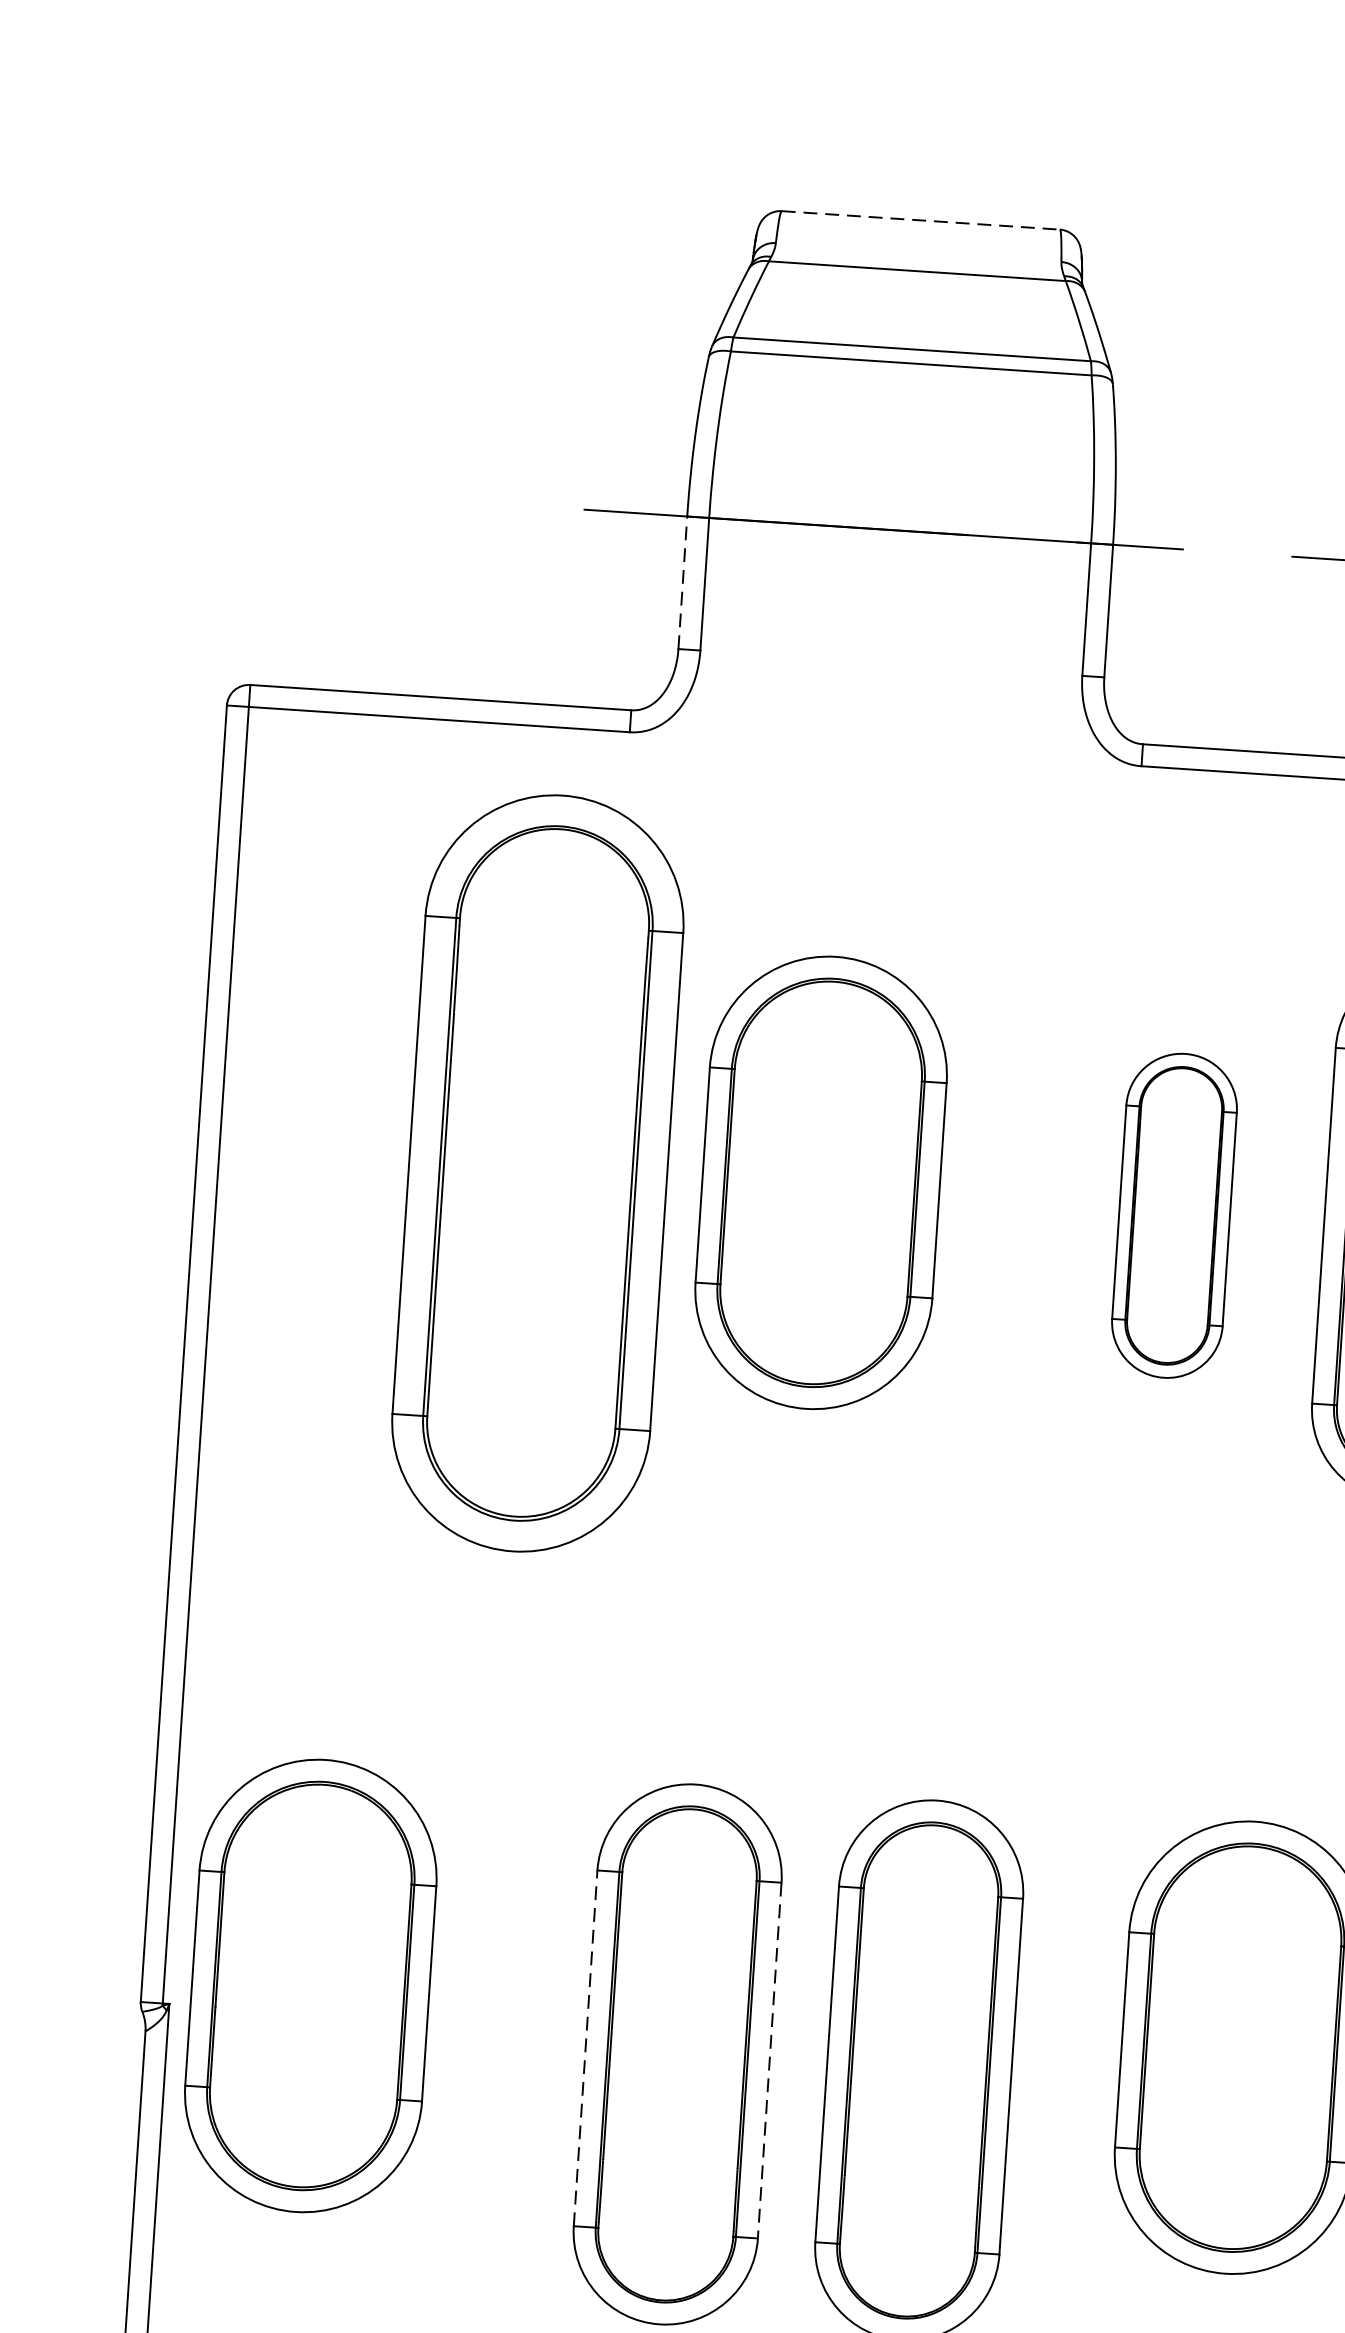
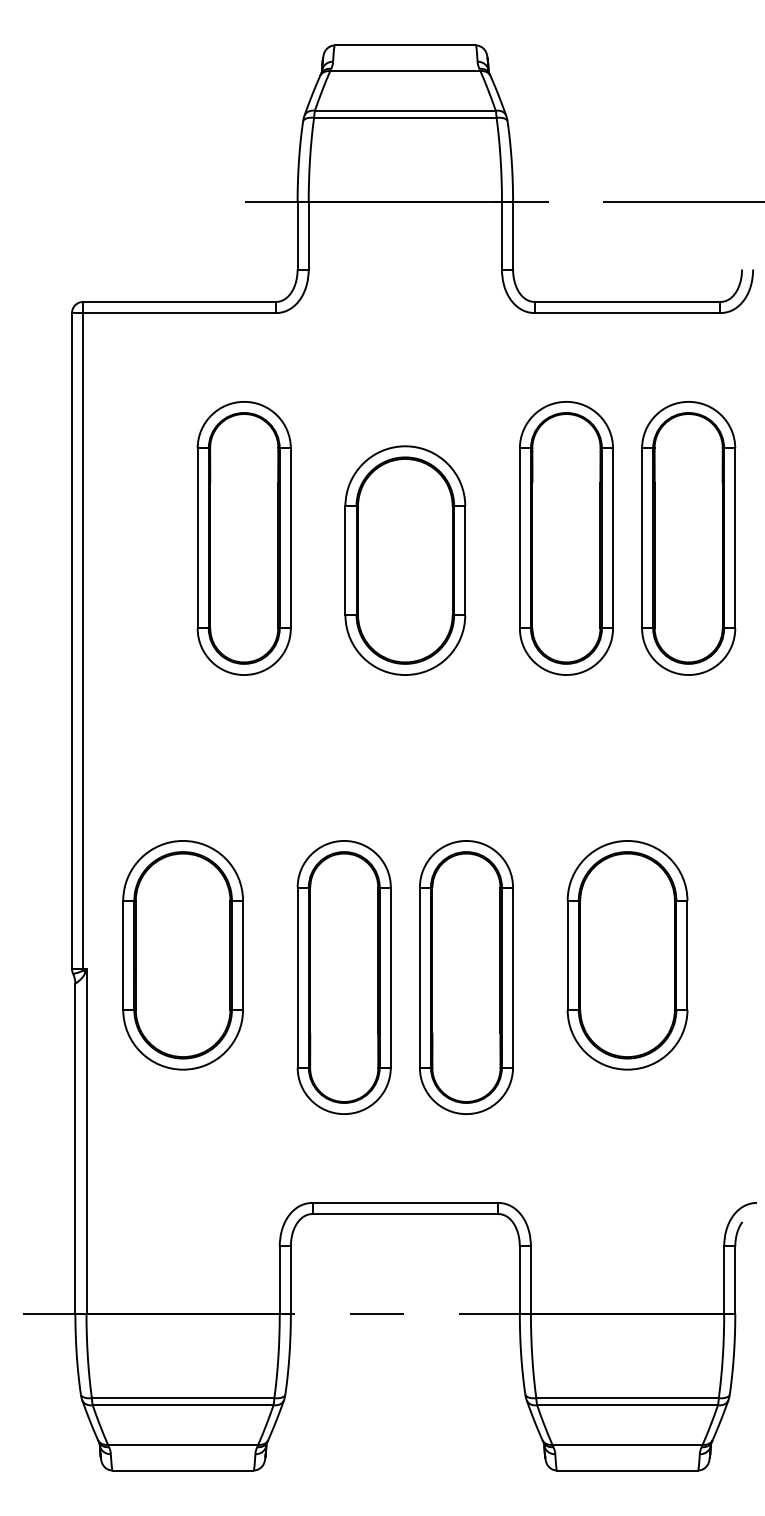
line: (921, 220) -> (405, 45), dashed -> solid
line: (682, 581) -> (297, 235), dashed -> solid
part: (536, 1173) -> (243, 538), size x0.71
part: (821, 1182) -> (405, 560), moved
part: (1174, 1215) -> (566, 538), size x1.67
part: (309, 1986) -> (182, 955), moved
line: (585, 2048) -> (297, 977), dashed -> solid
line: (769, 2060) -> (390, 977), dashed -> solid

